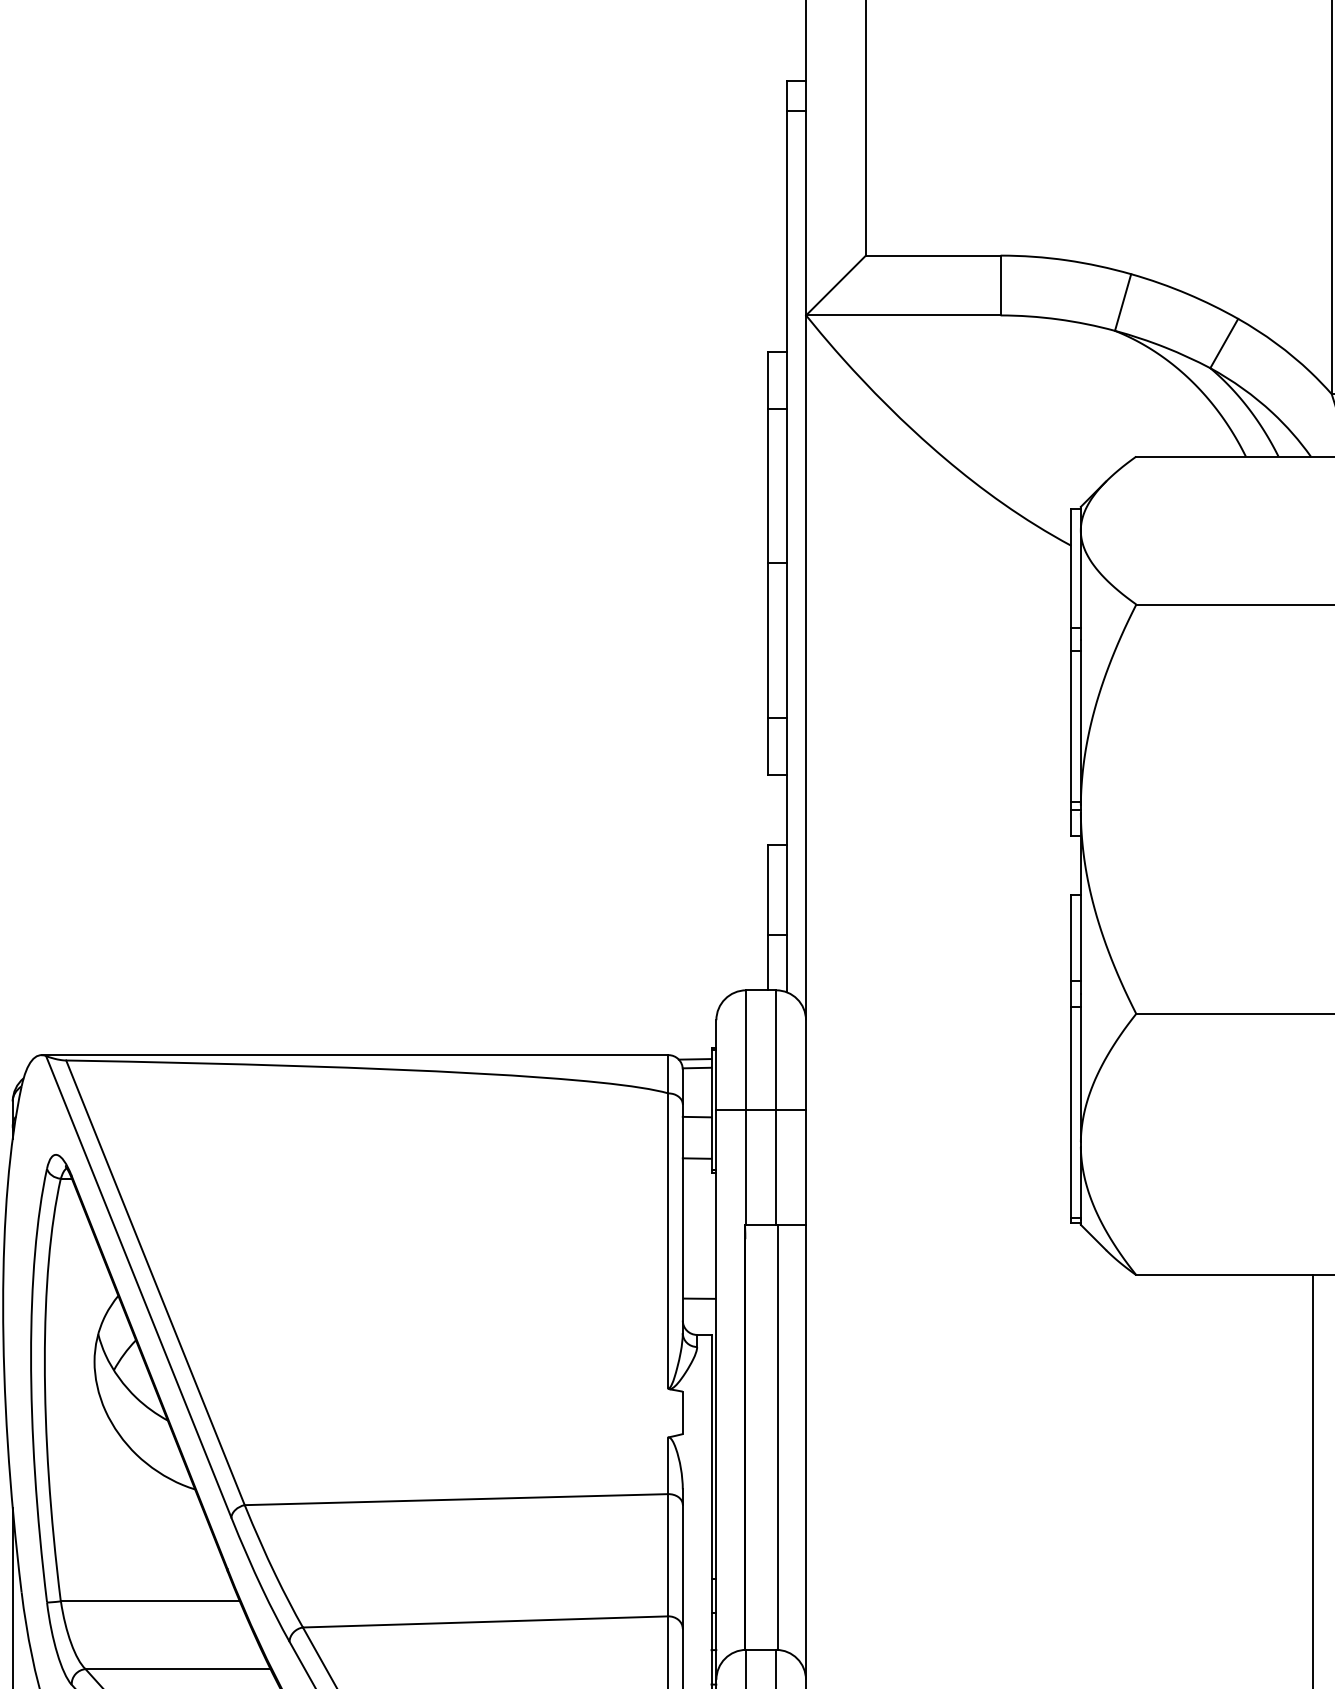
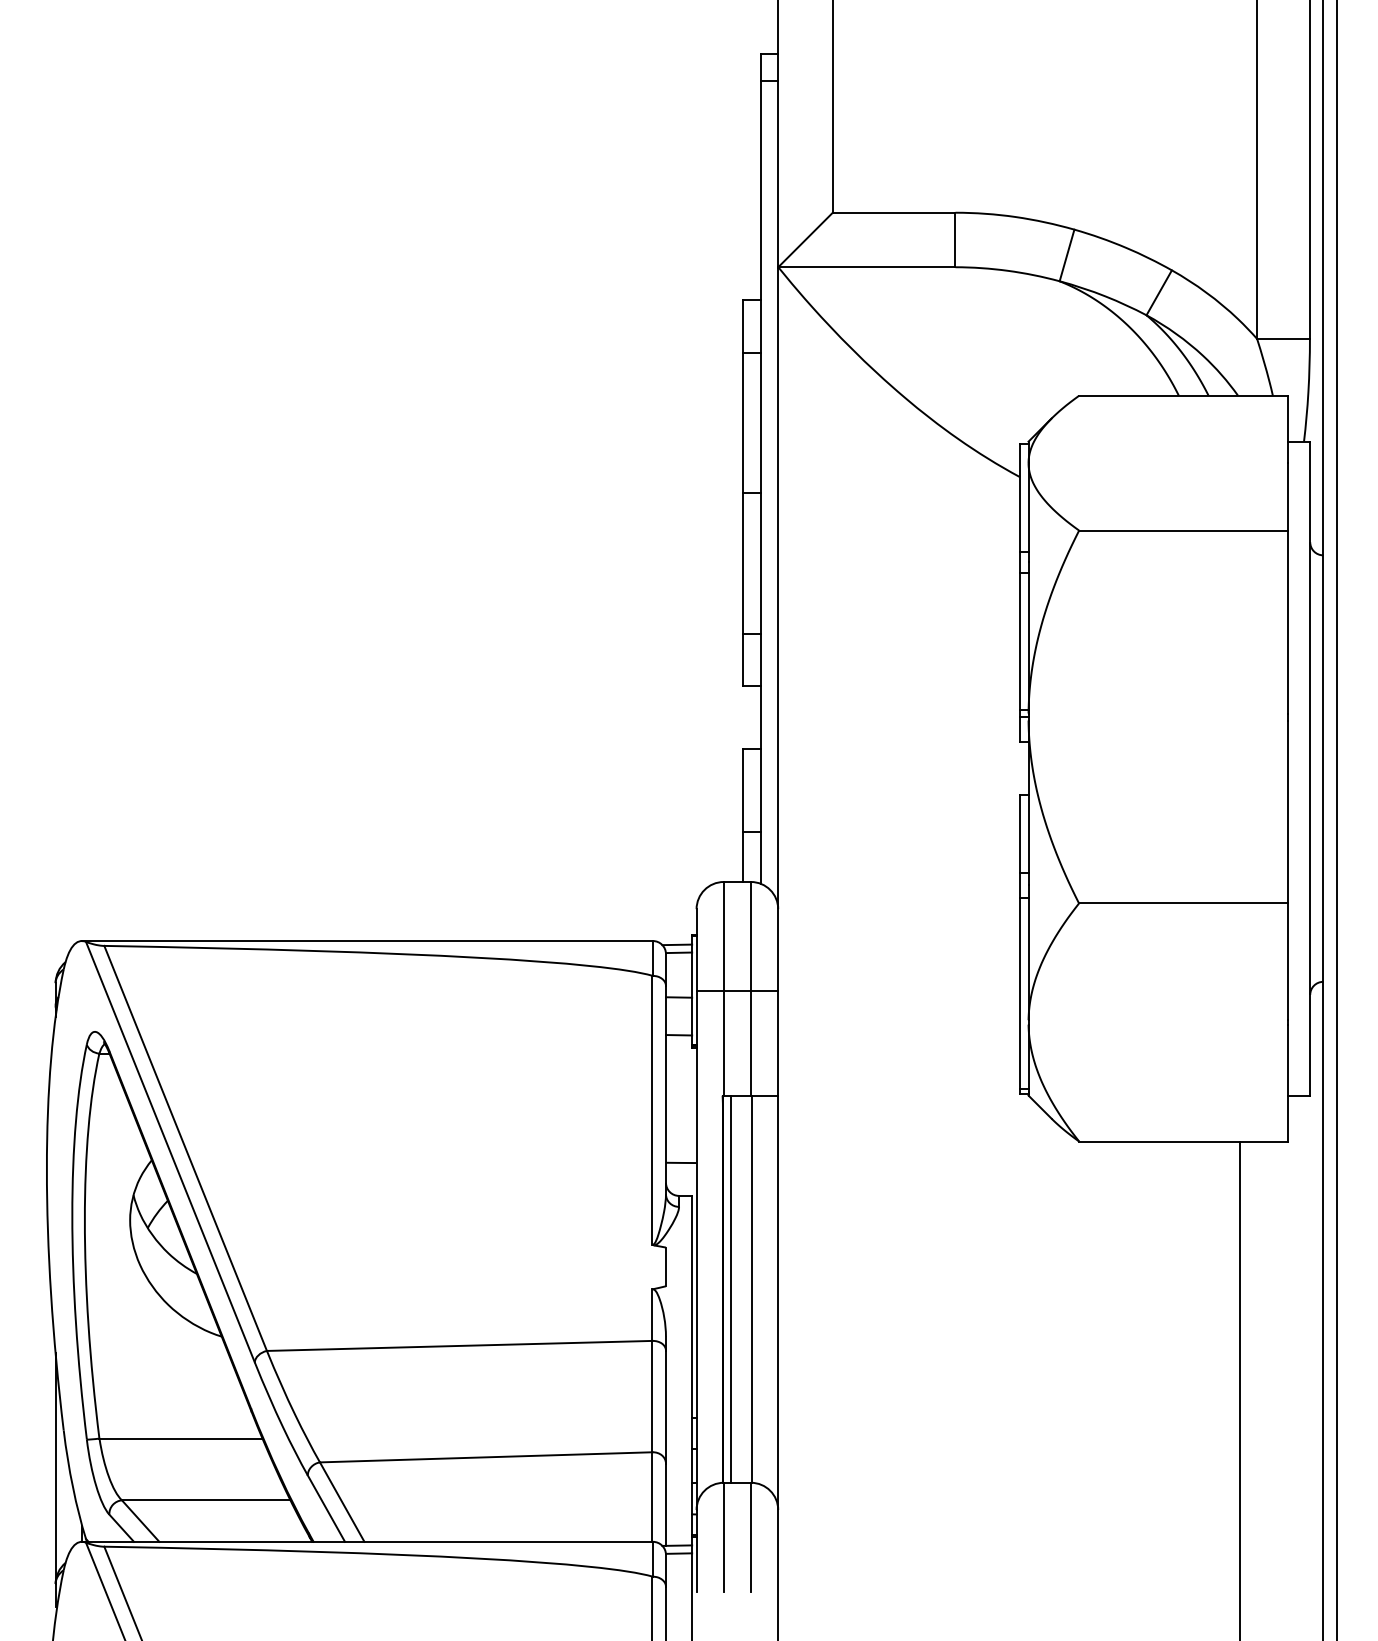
line: (754, 1436) -> (731, 1288), added

